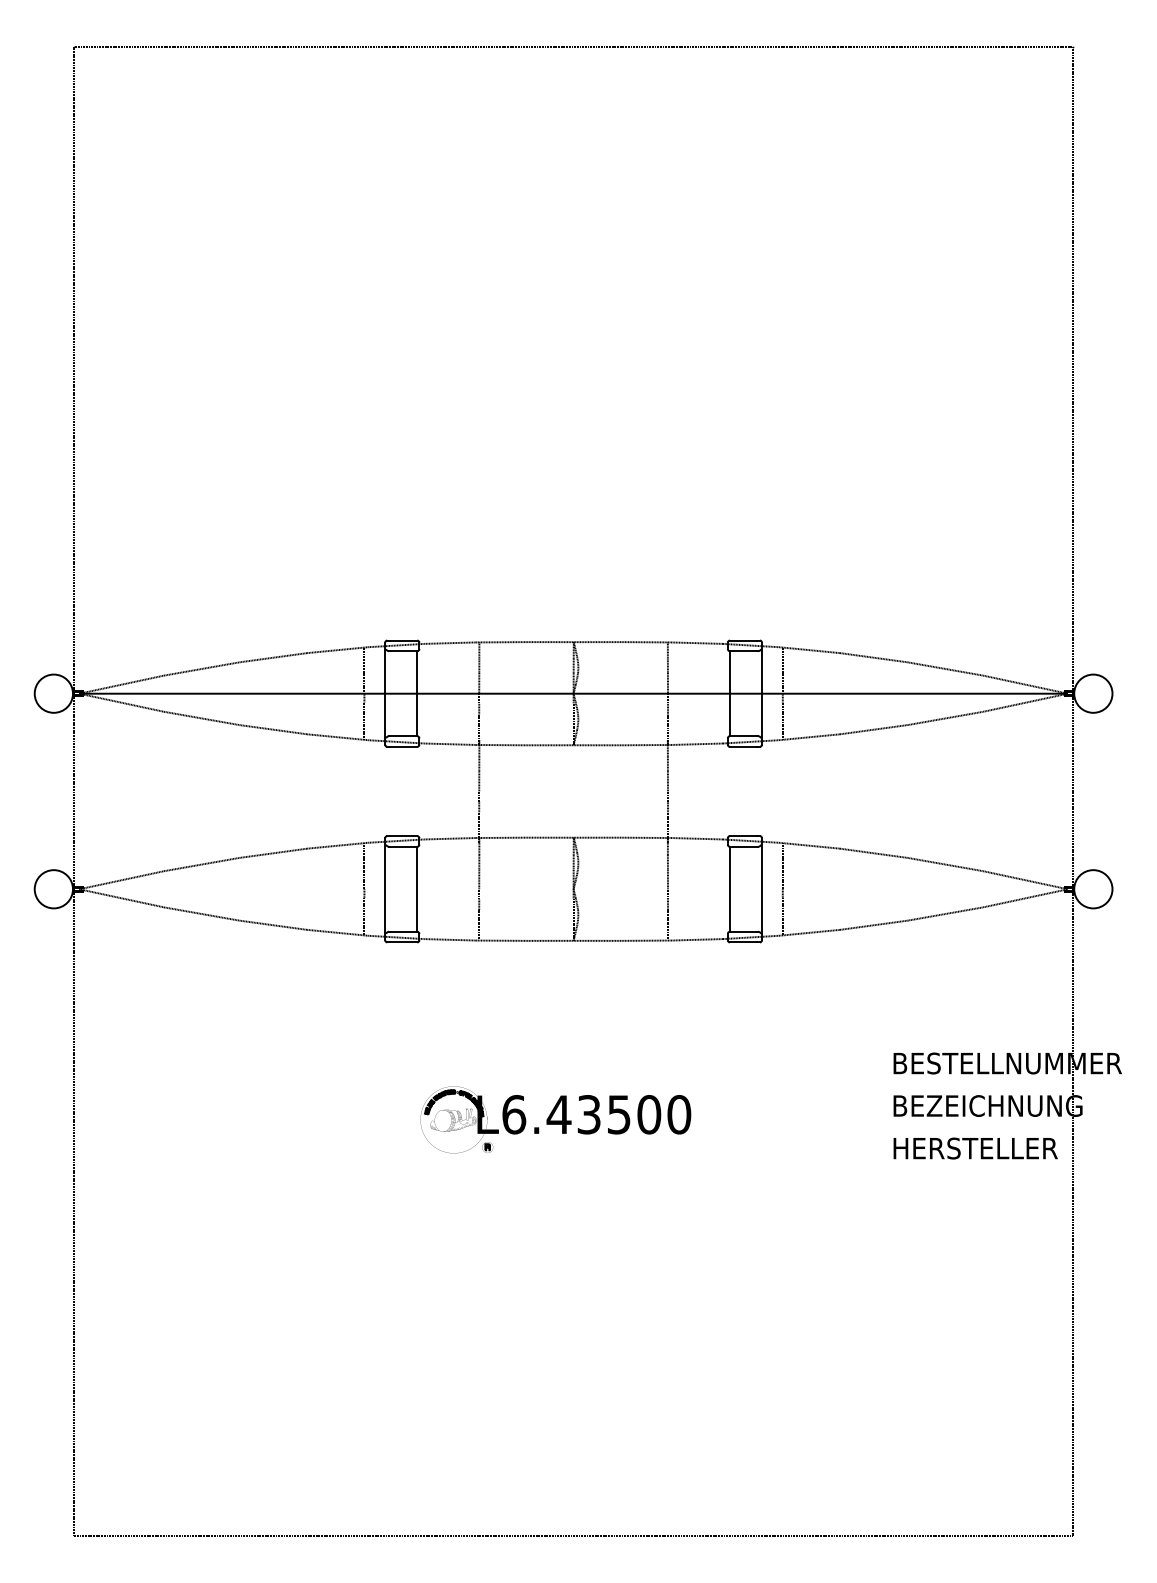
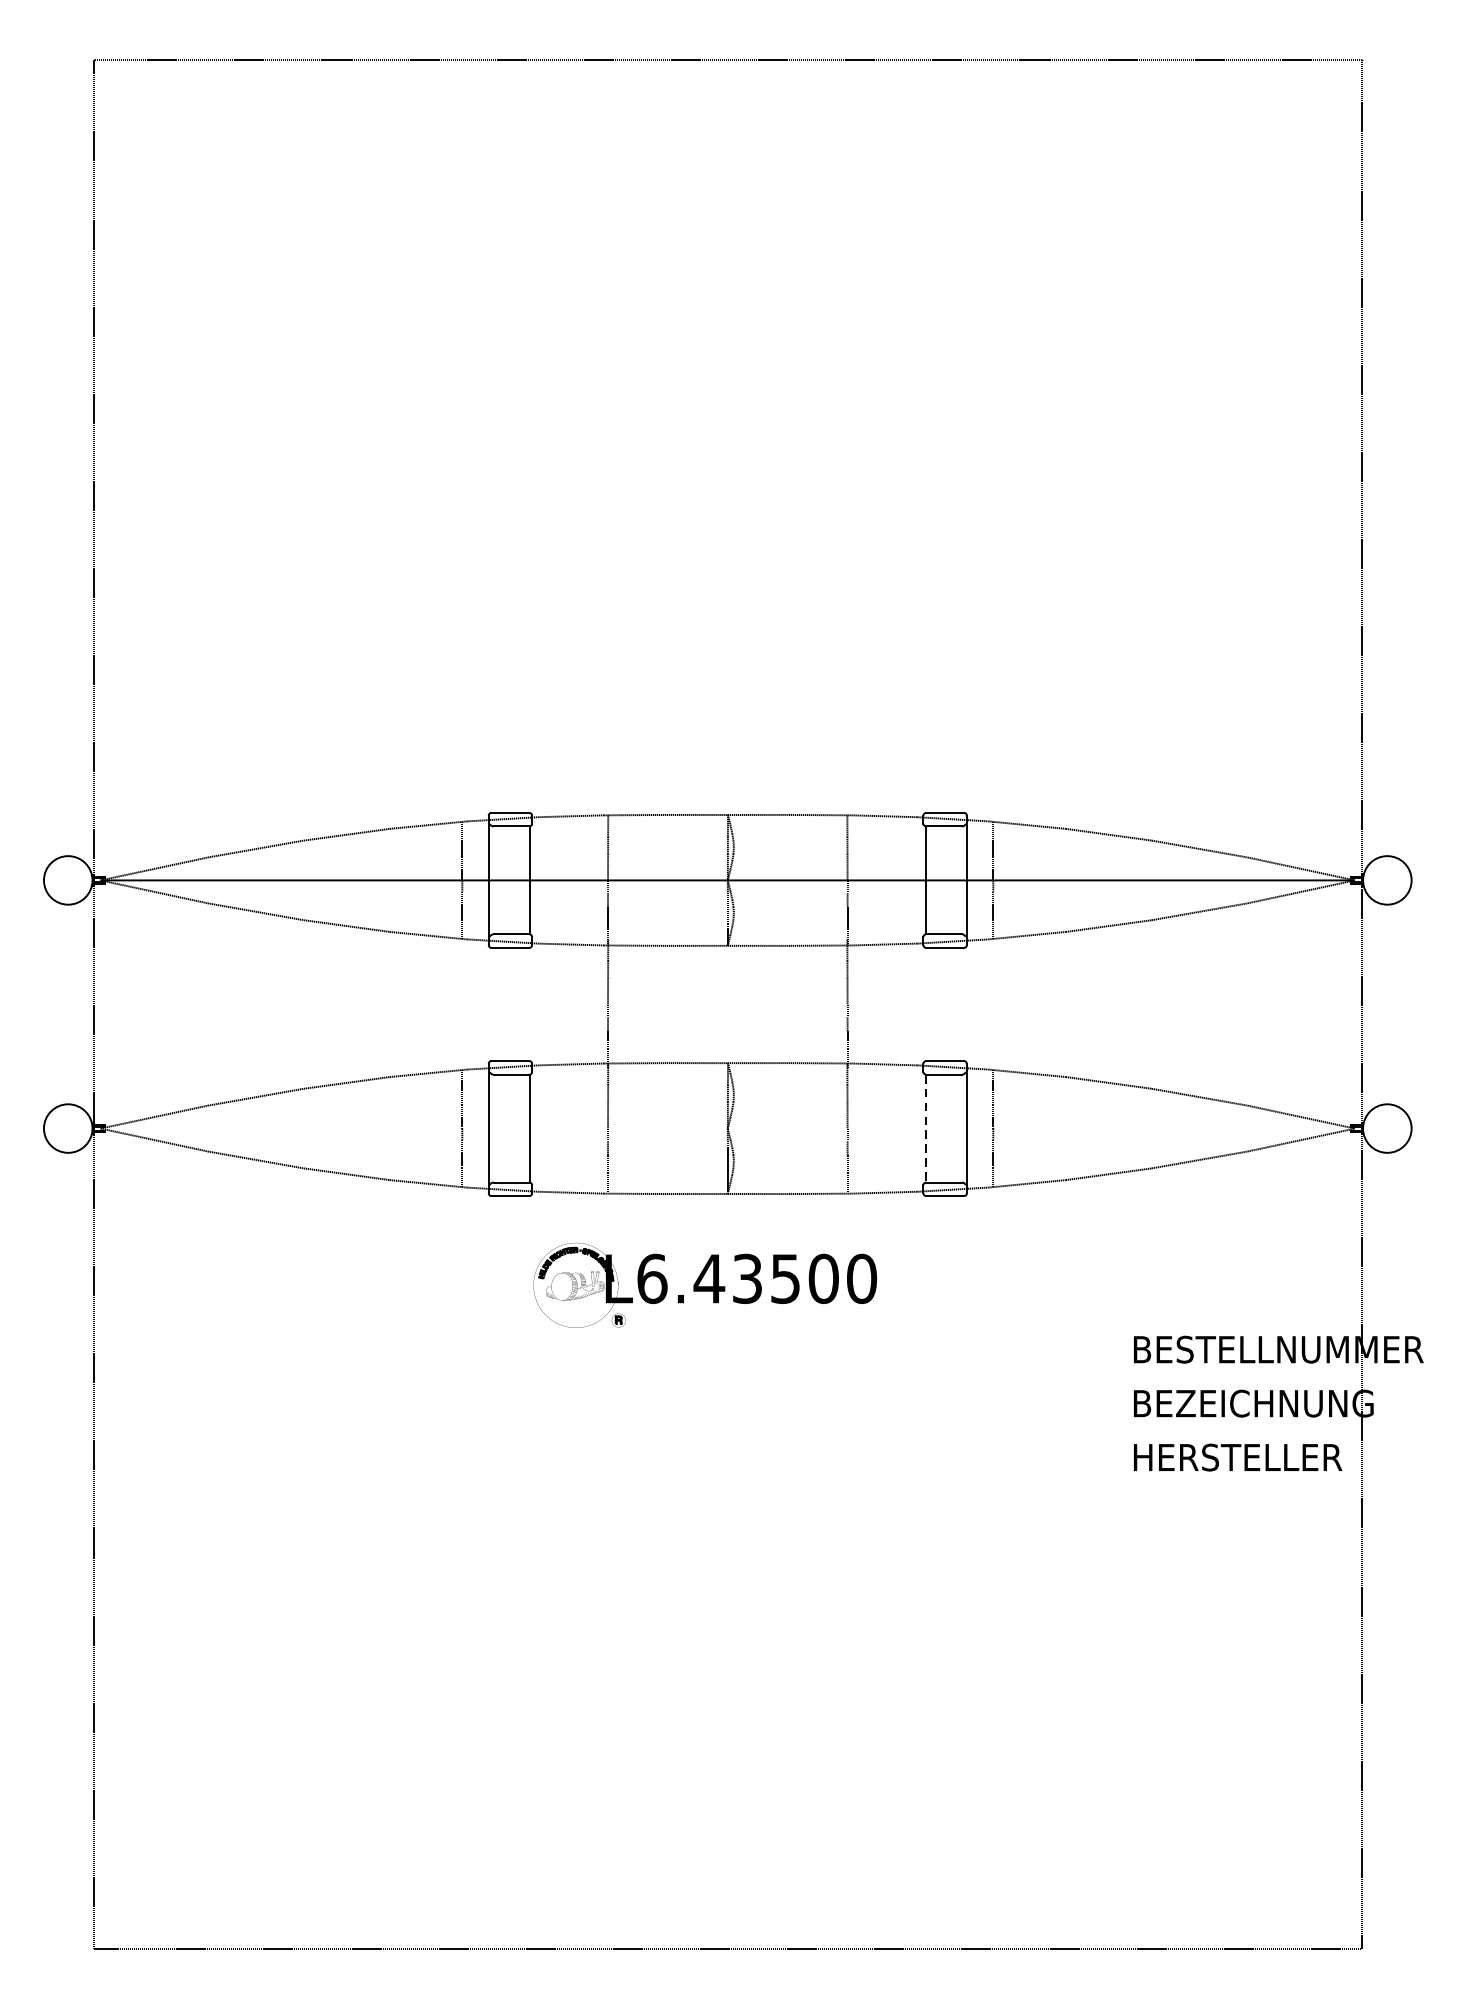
line: (729, 889) -> (925, 1128), solid -> dashed
part: (555, 1119) -> (704, 1284), moved

